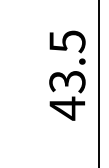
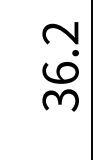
text: (67, 75) -> (60, 67), 43.5 -> 36.2

